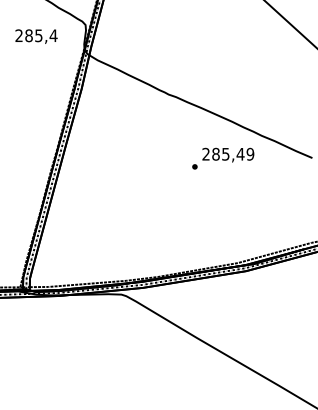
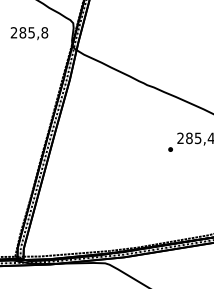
text: (53, 35) -> (44, 32), 285,4 -> 285,8

